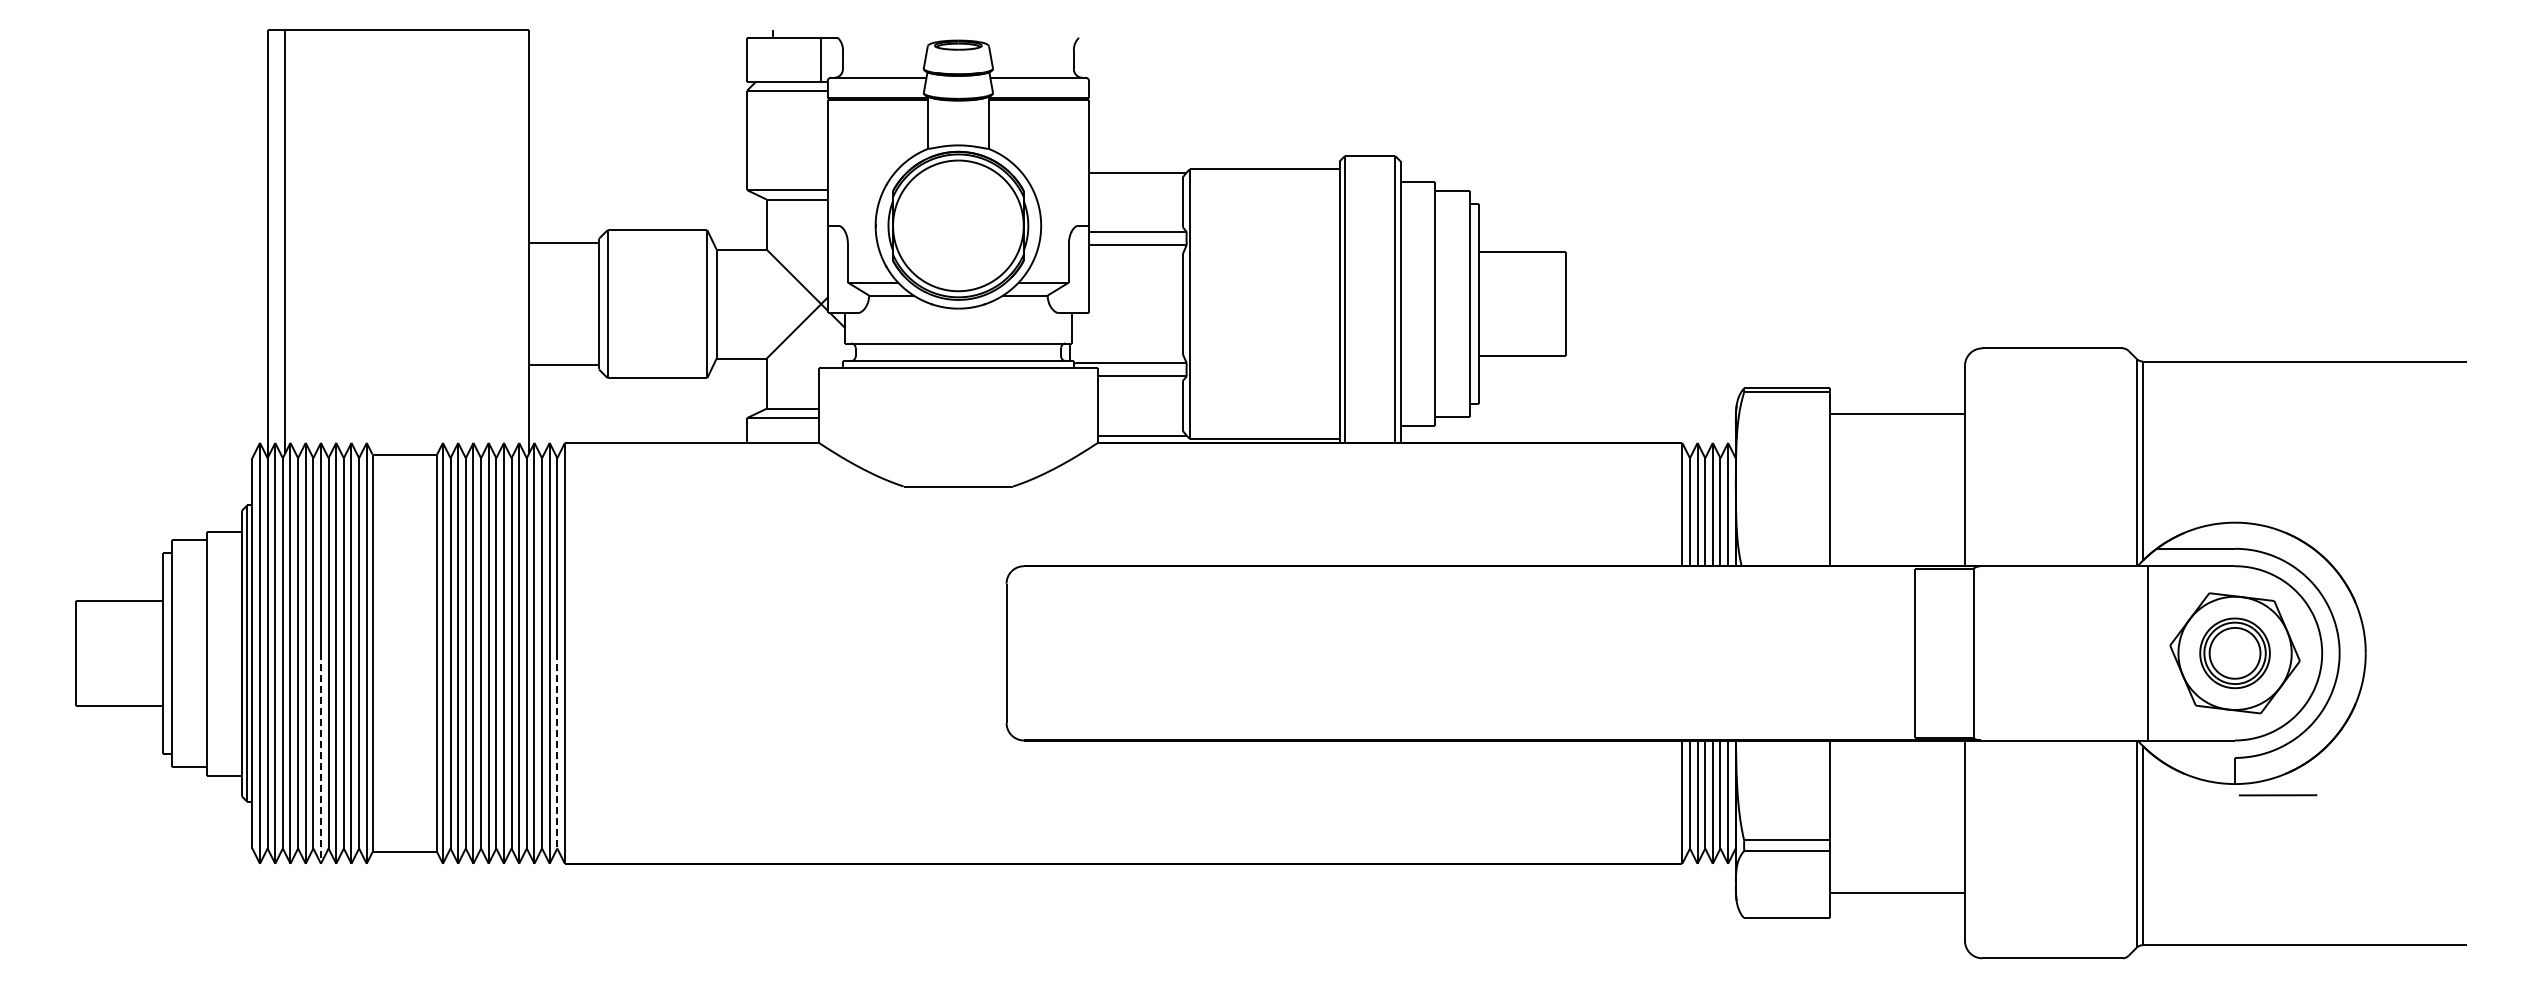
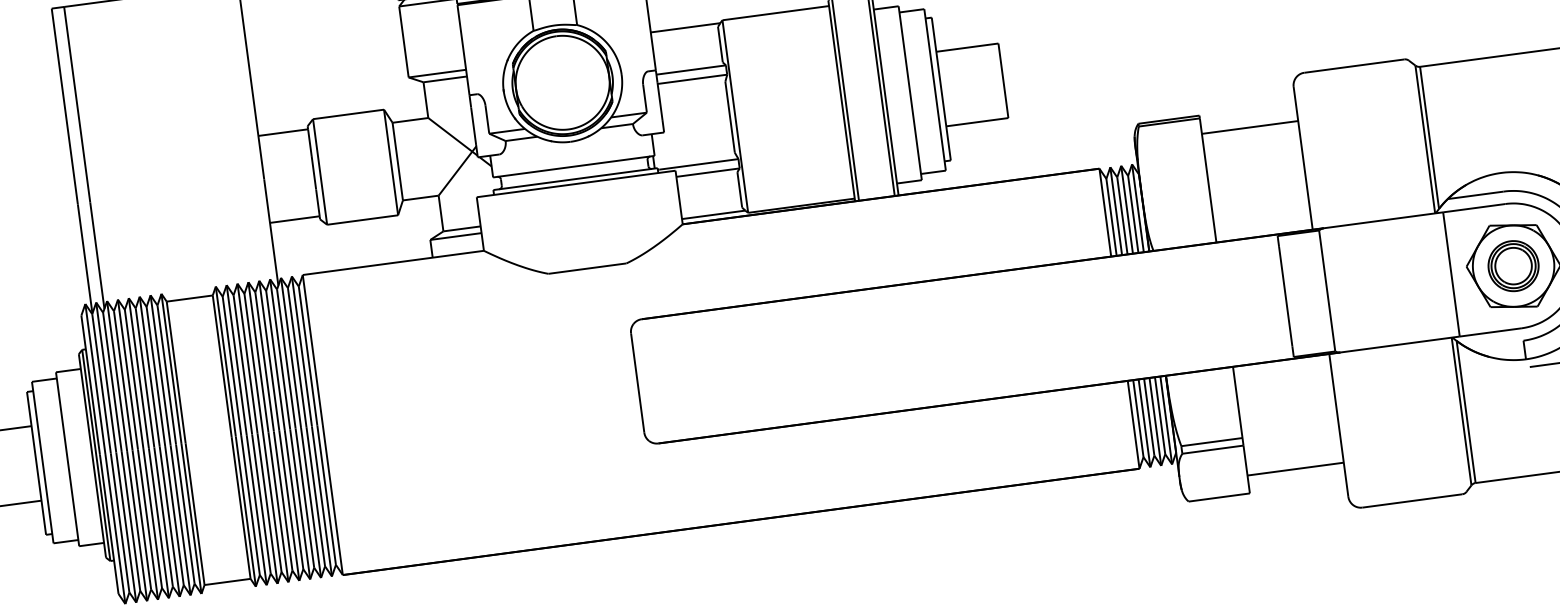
line: (557, 750) -> (326, 494), dashed -> solid
line: (320, 759) -> (158, 523), dashed -> solid

